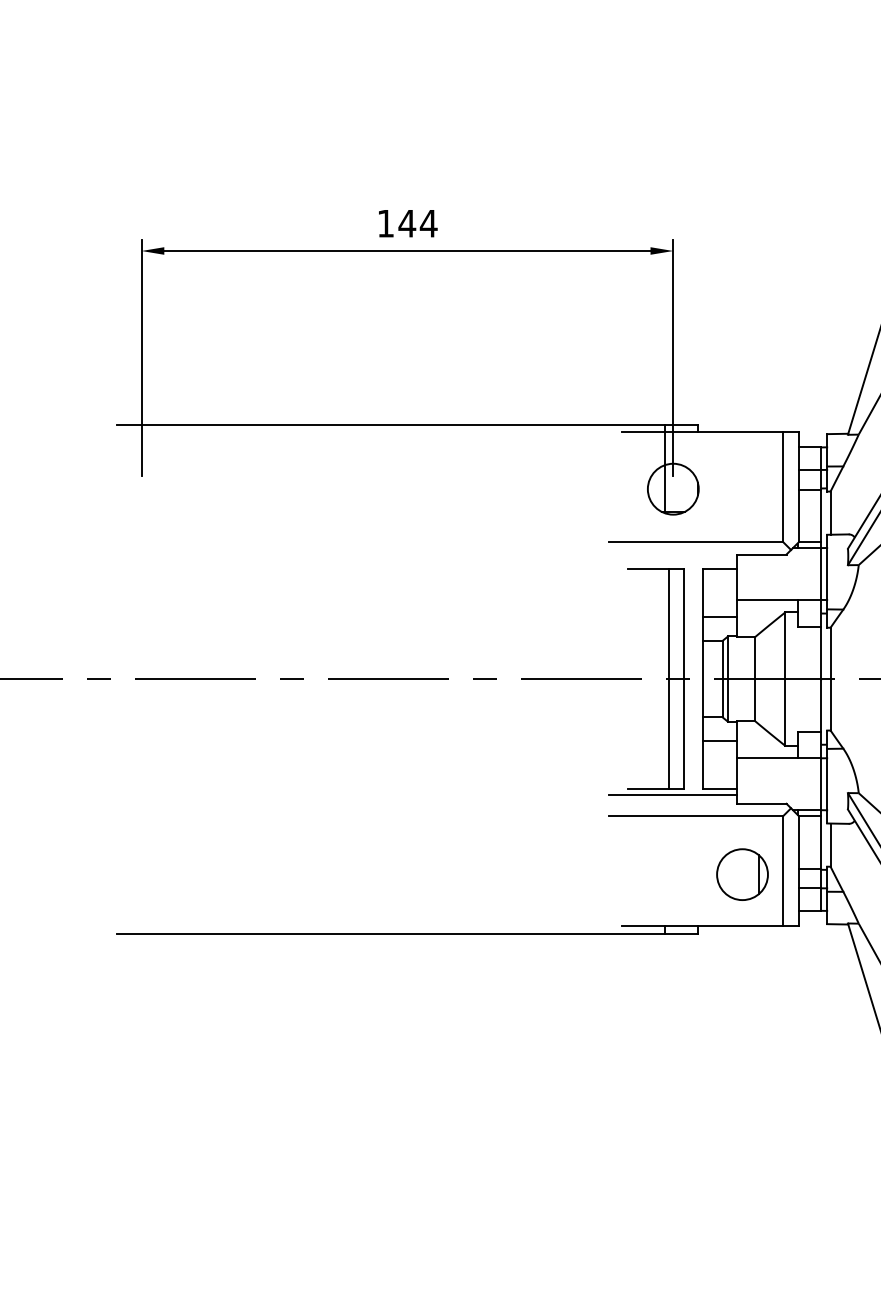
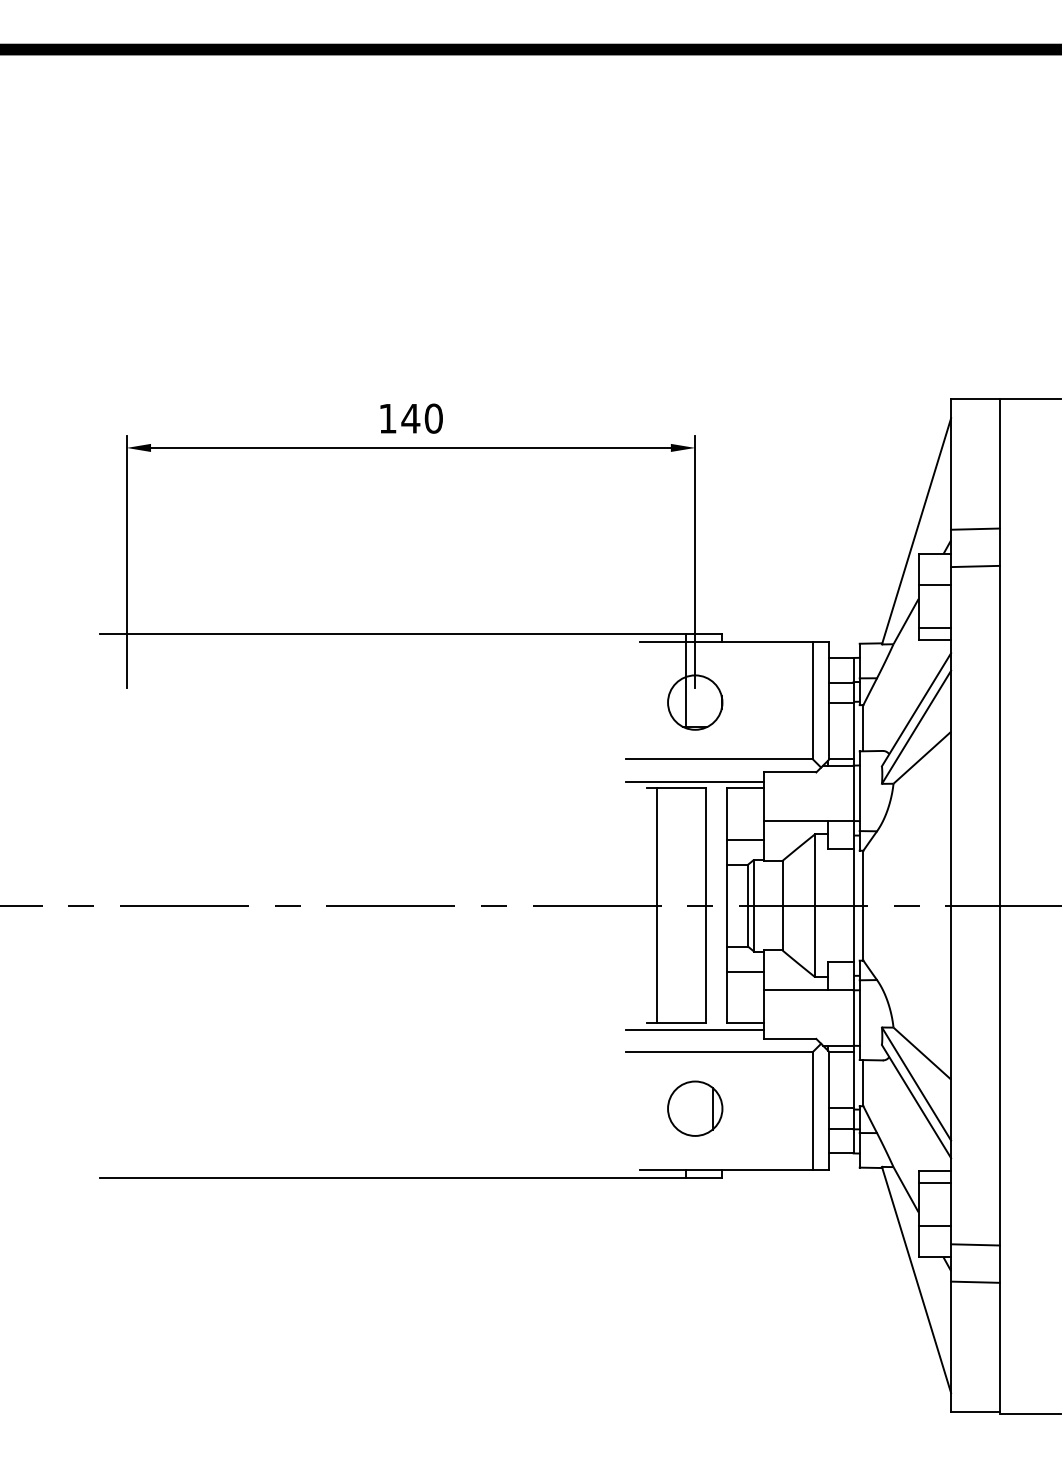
text: (428, 223) -> (433, 418), 144 -> 140
line: (672, 562) -> (694, 781), added
line: (668, 678) -> (656, 905), moved
part: (742, 874) -> (695, 1108), moved

